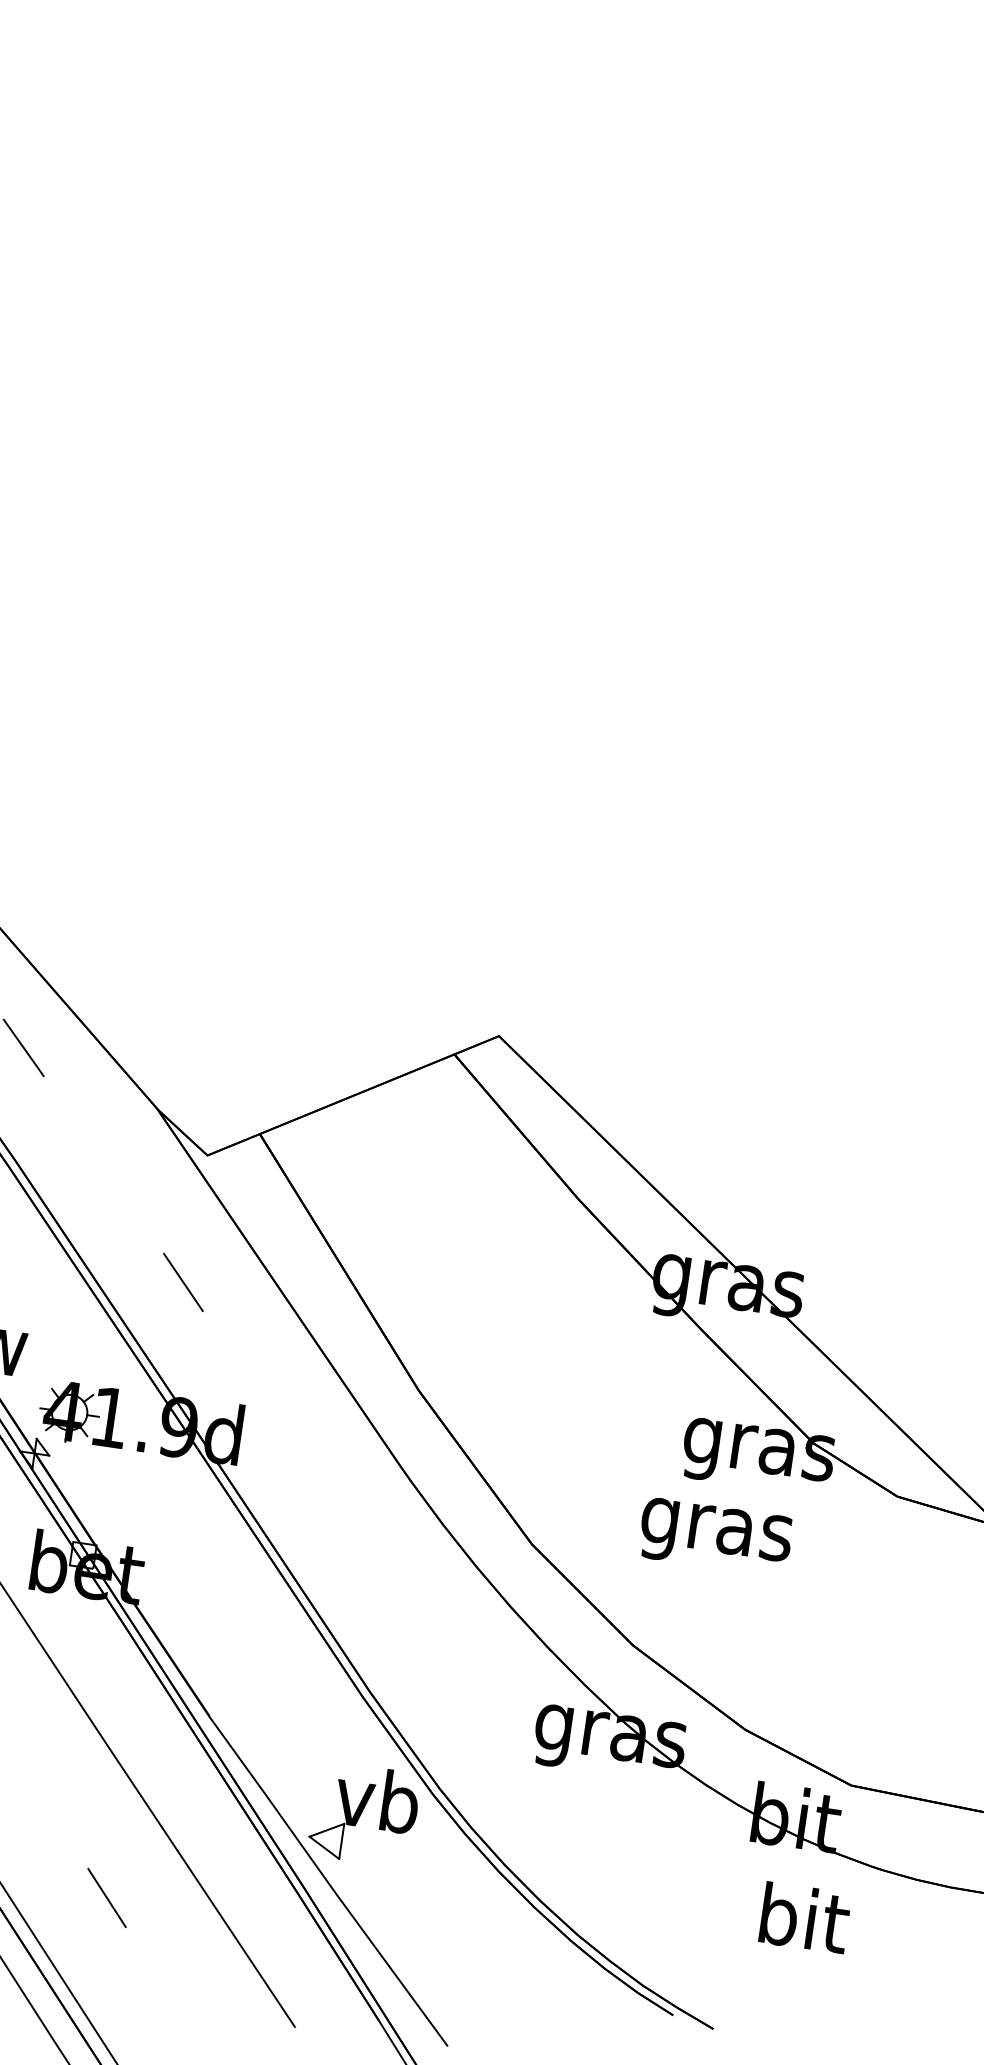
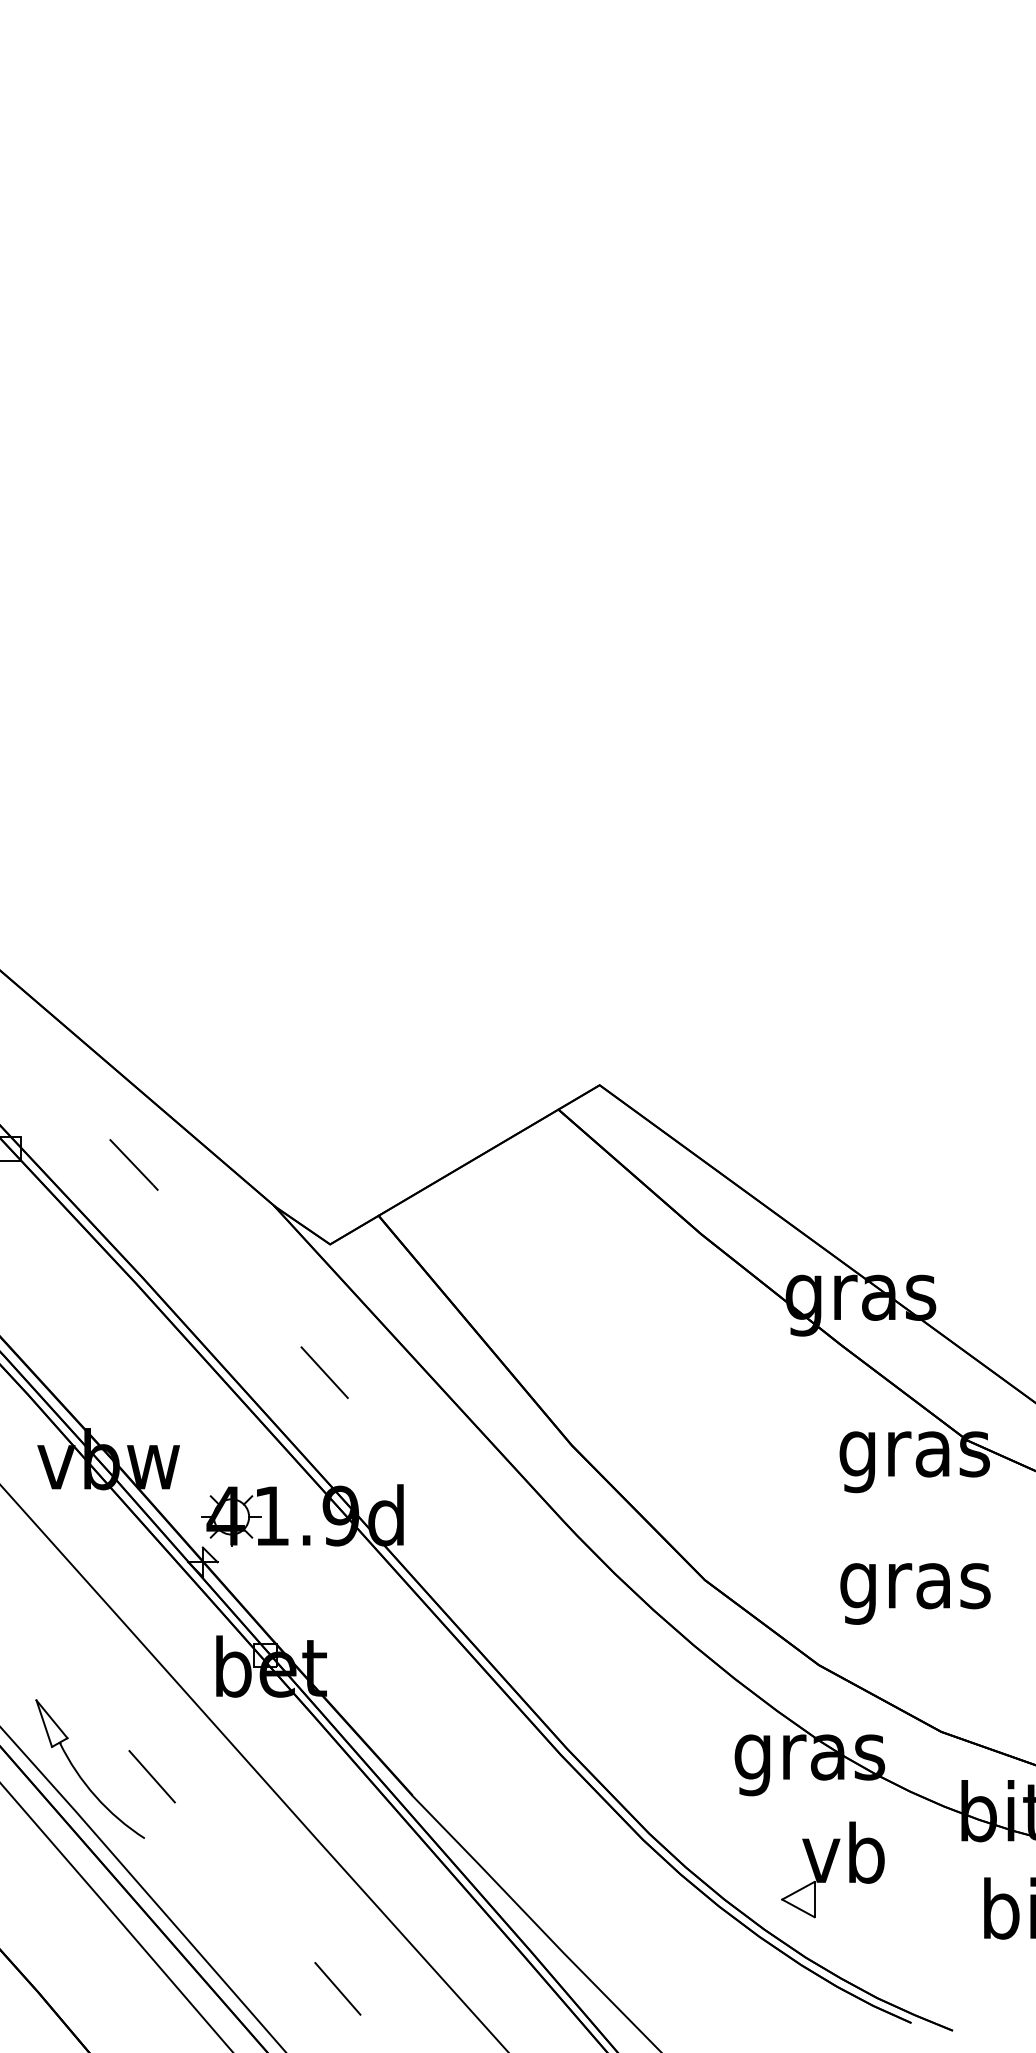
text: (715, 1536) -> (915, 1593), moved
part: (363, 1814) -> (832, 1869), moved

